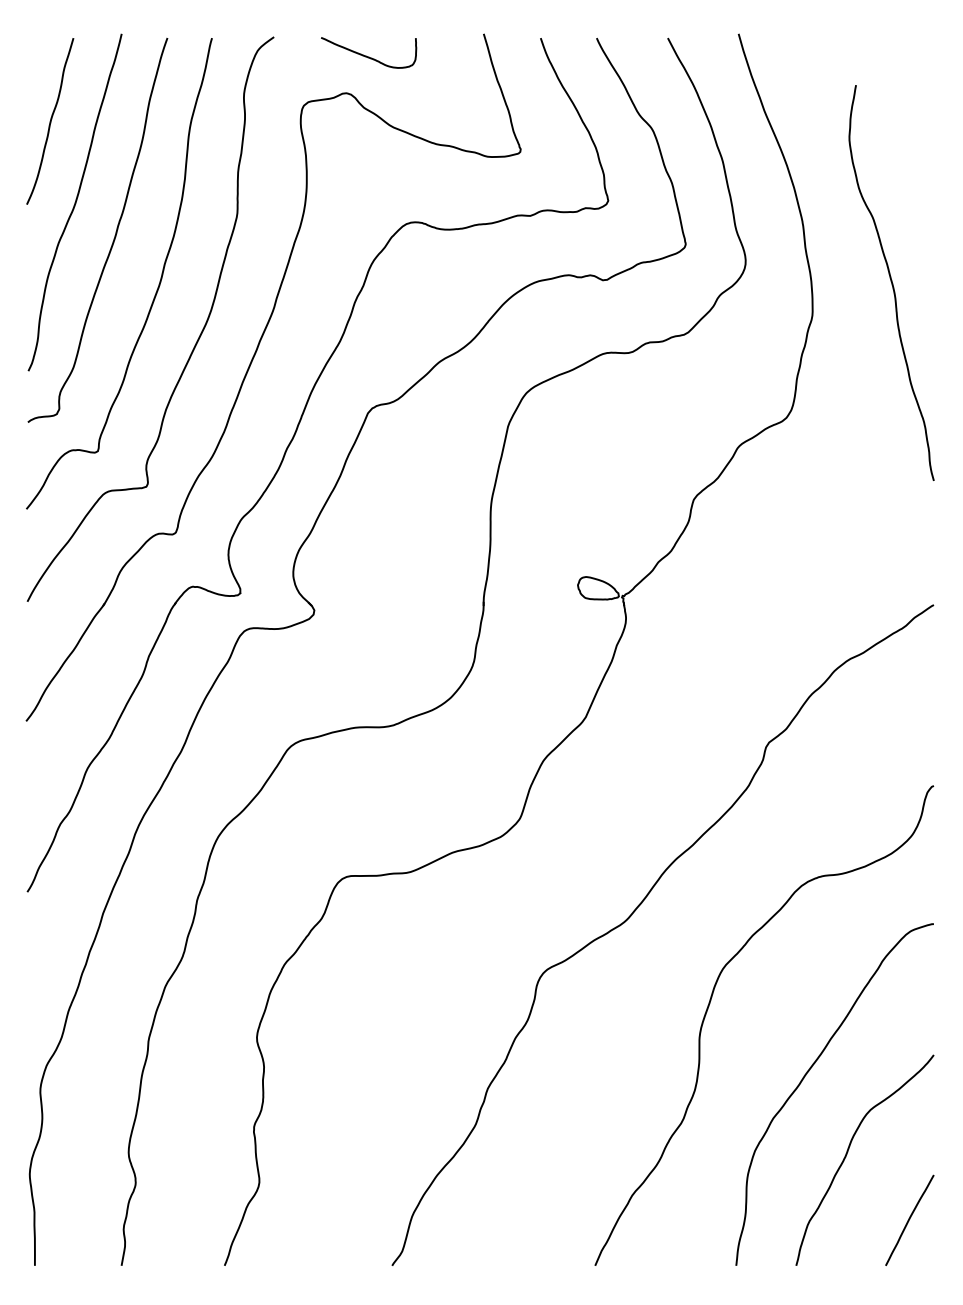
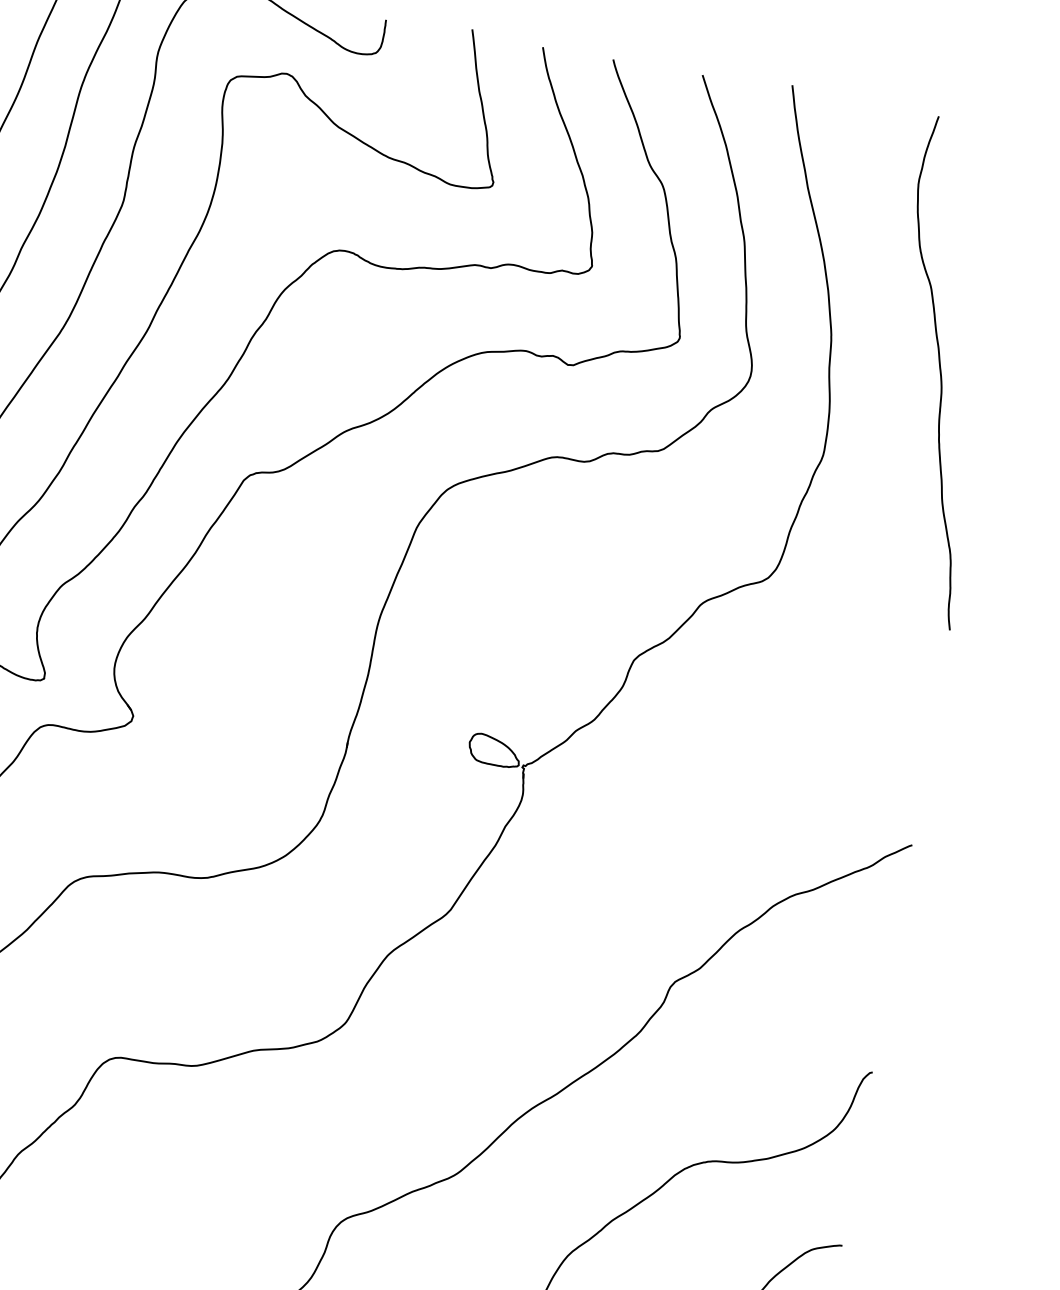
curve: (891, 282) -> (940, 371), moved

